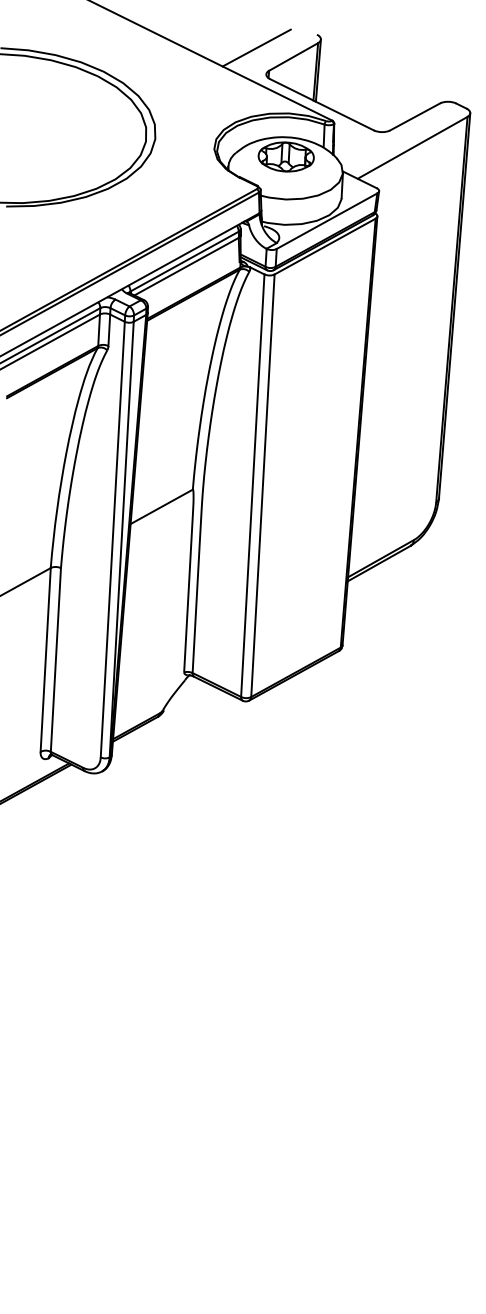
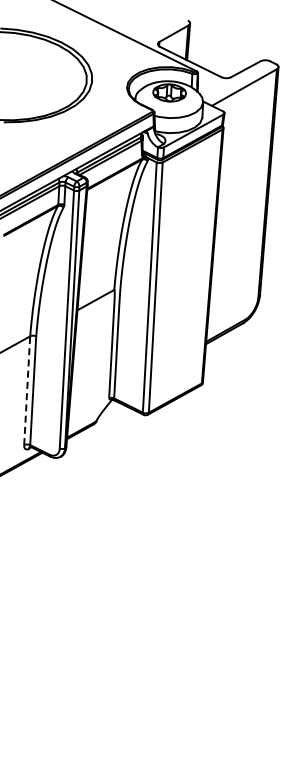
line: (255, 48) -> (151, 28), removed
line: (46, 659) -> (27, 390), solid -> dashed

